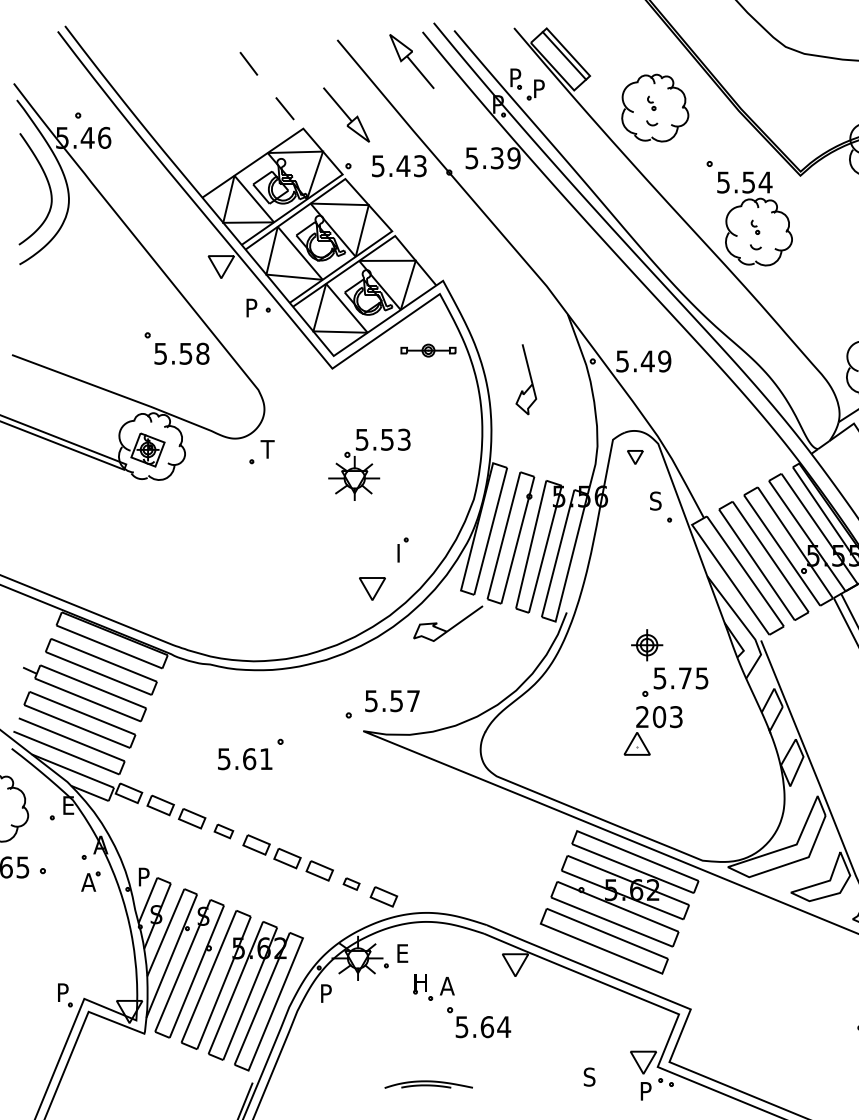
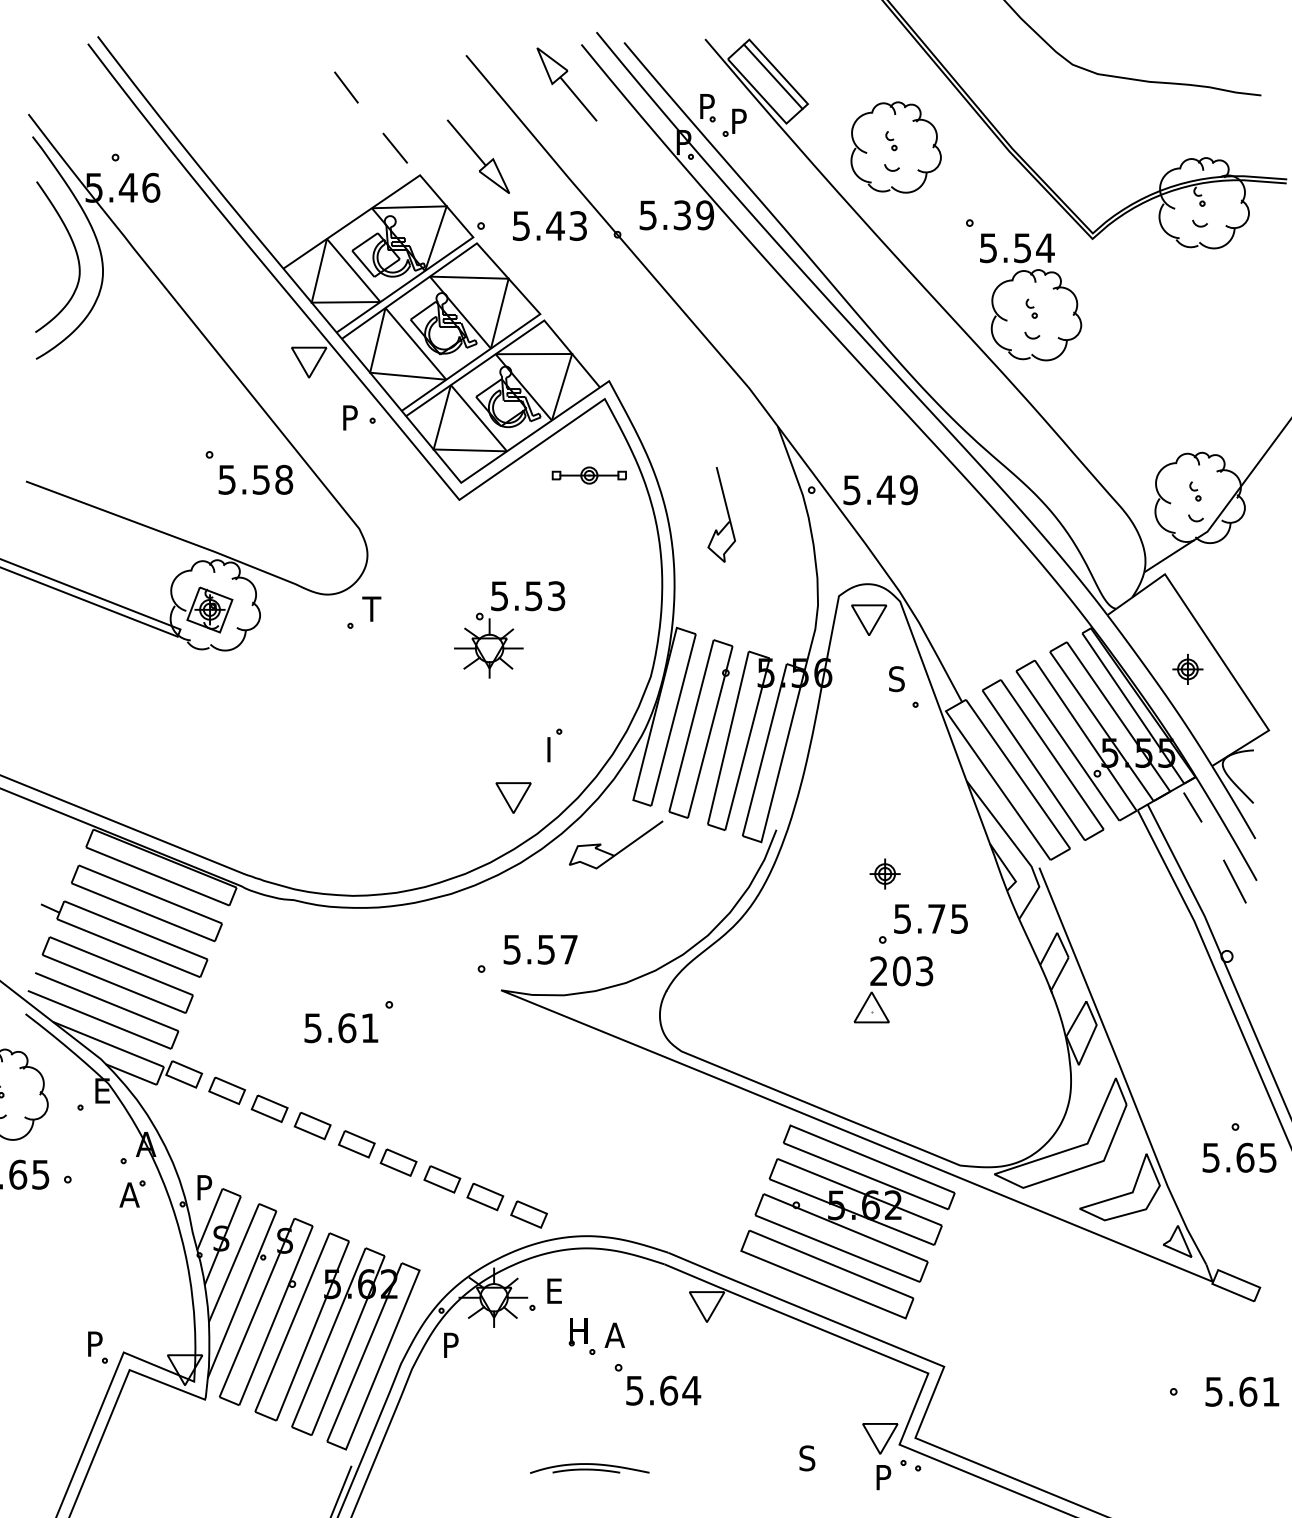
part: (635, 457) -> (869, 619), size x1.67
part: (646, 644) -> (884, 873), size x0.71
part: (223, 831) -> (312, 1125), size x1.43
part: (351, 884) -> (485, 1197), size x1.67

